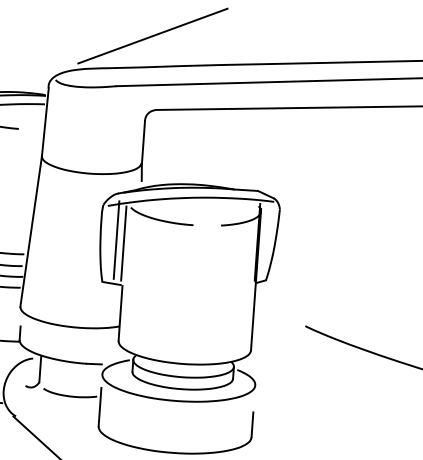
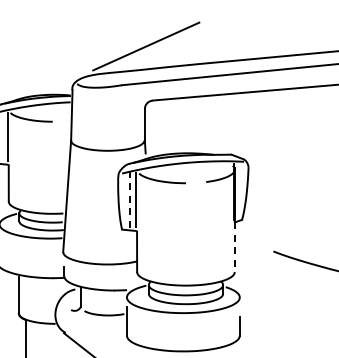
line: (116, 239) -> (130, 197), solid -> dashed
line: (252, 317) -> (234, 247), solid -> dashed

